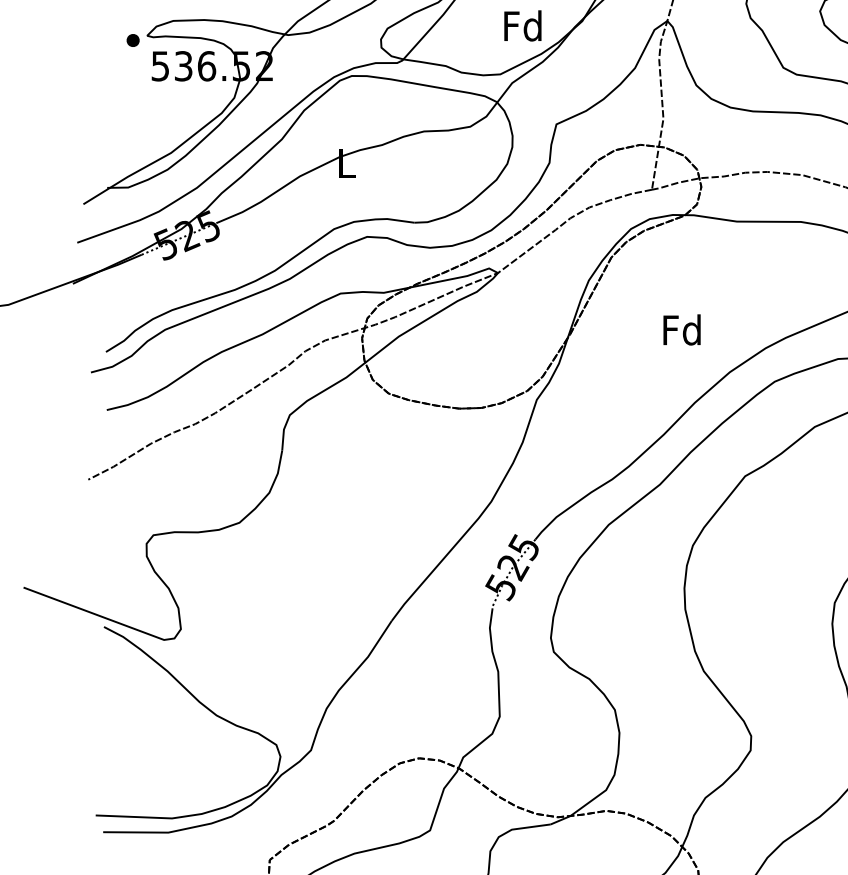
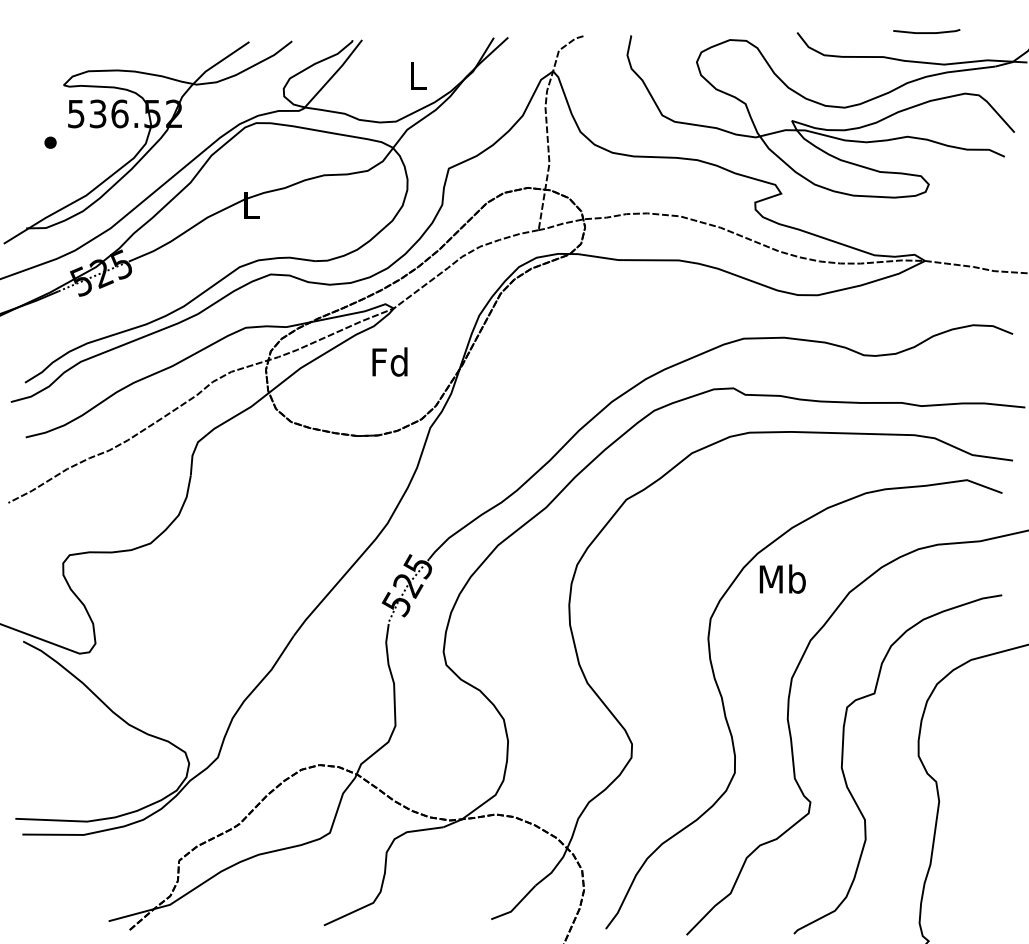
text: (522, 25) -> (416, 75), Fd -> L
part: (133, 40) -> (50, 142), moved
text: (681, 329) -> (389, 361), moved

